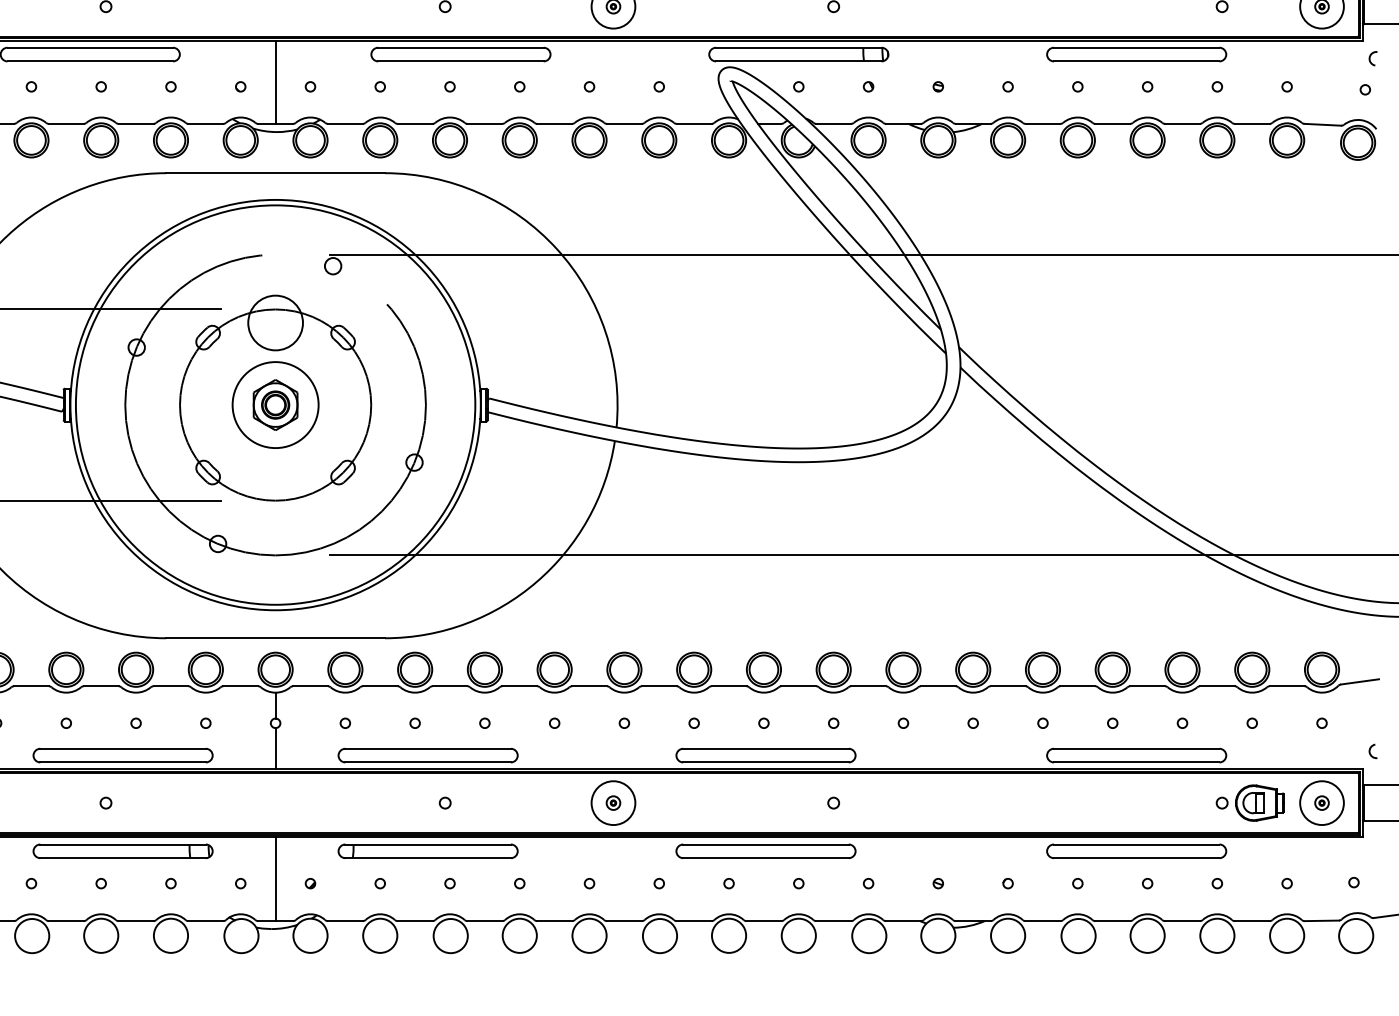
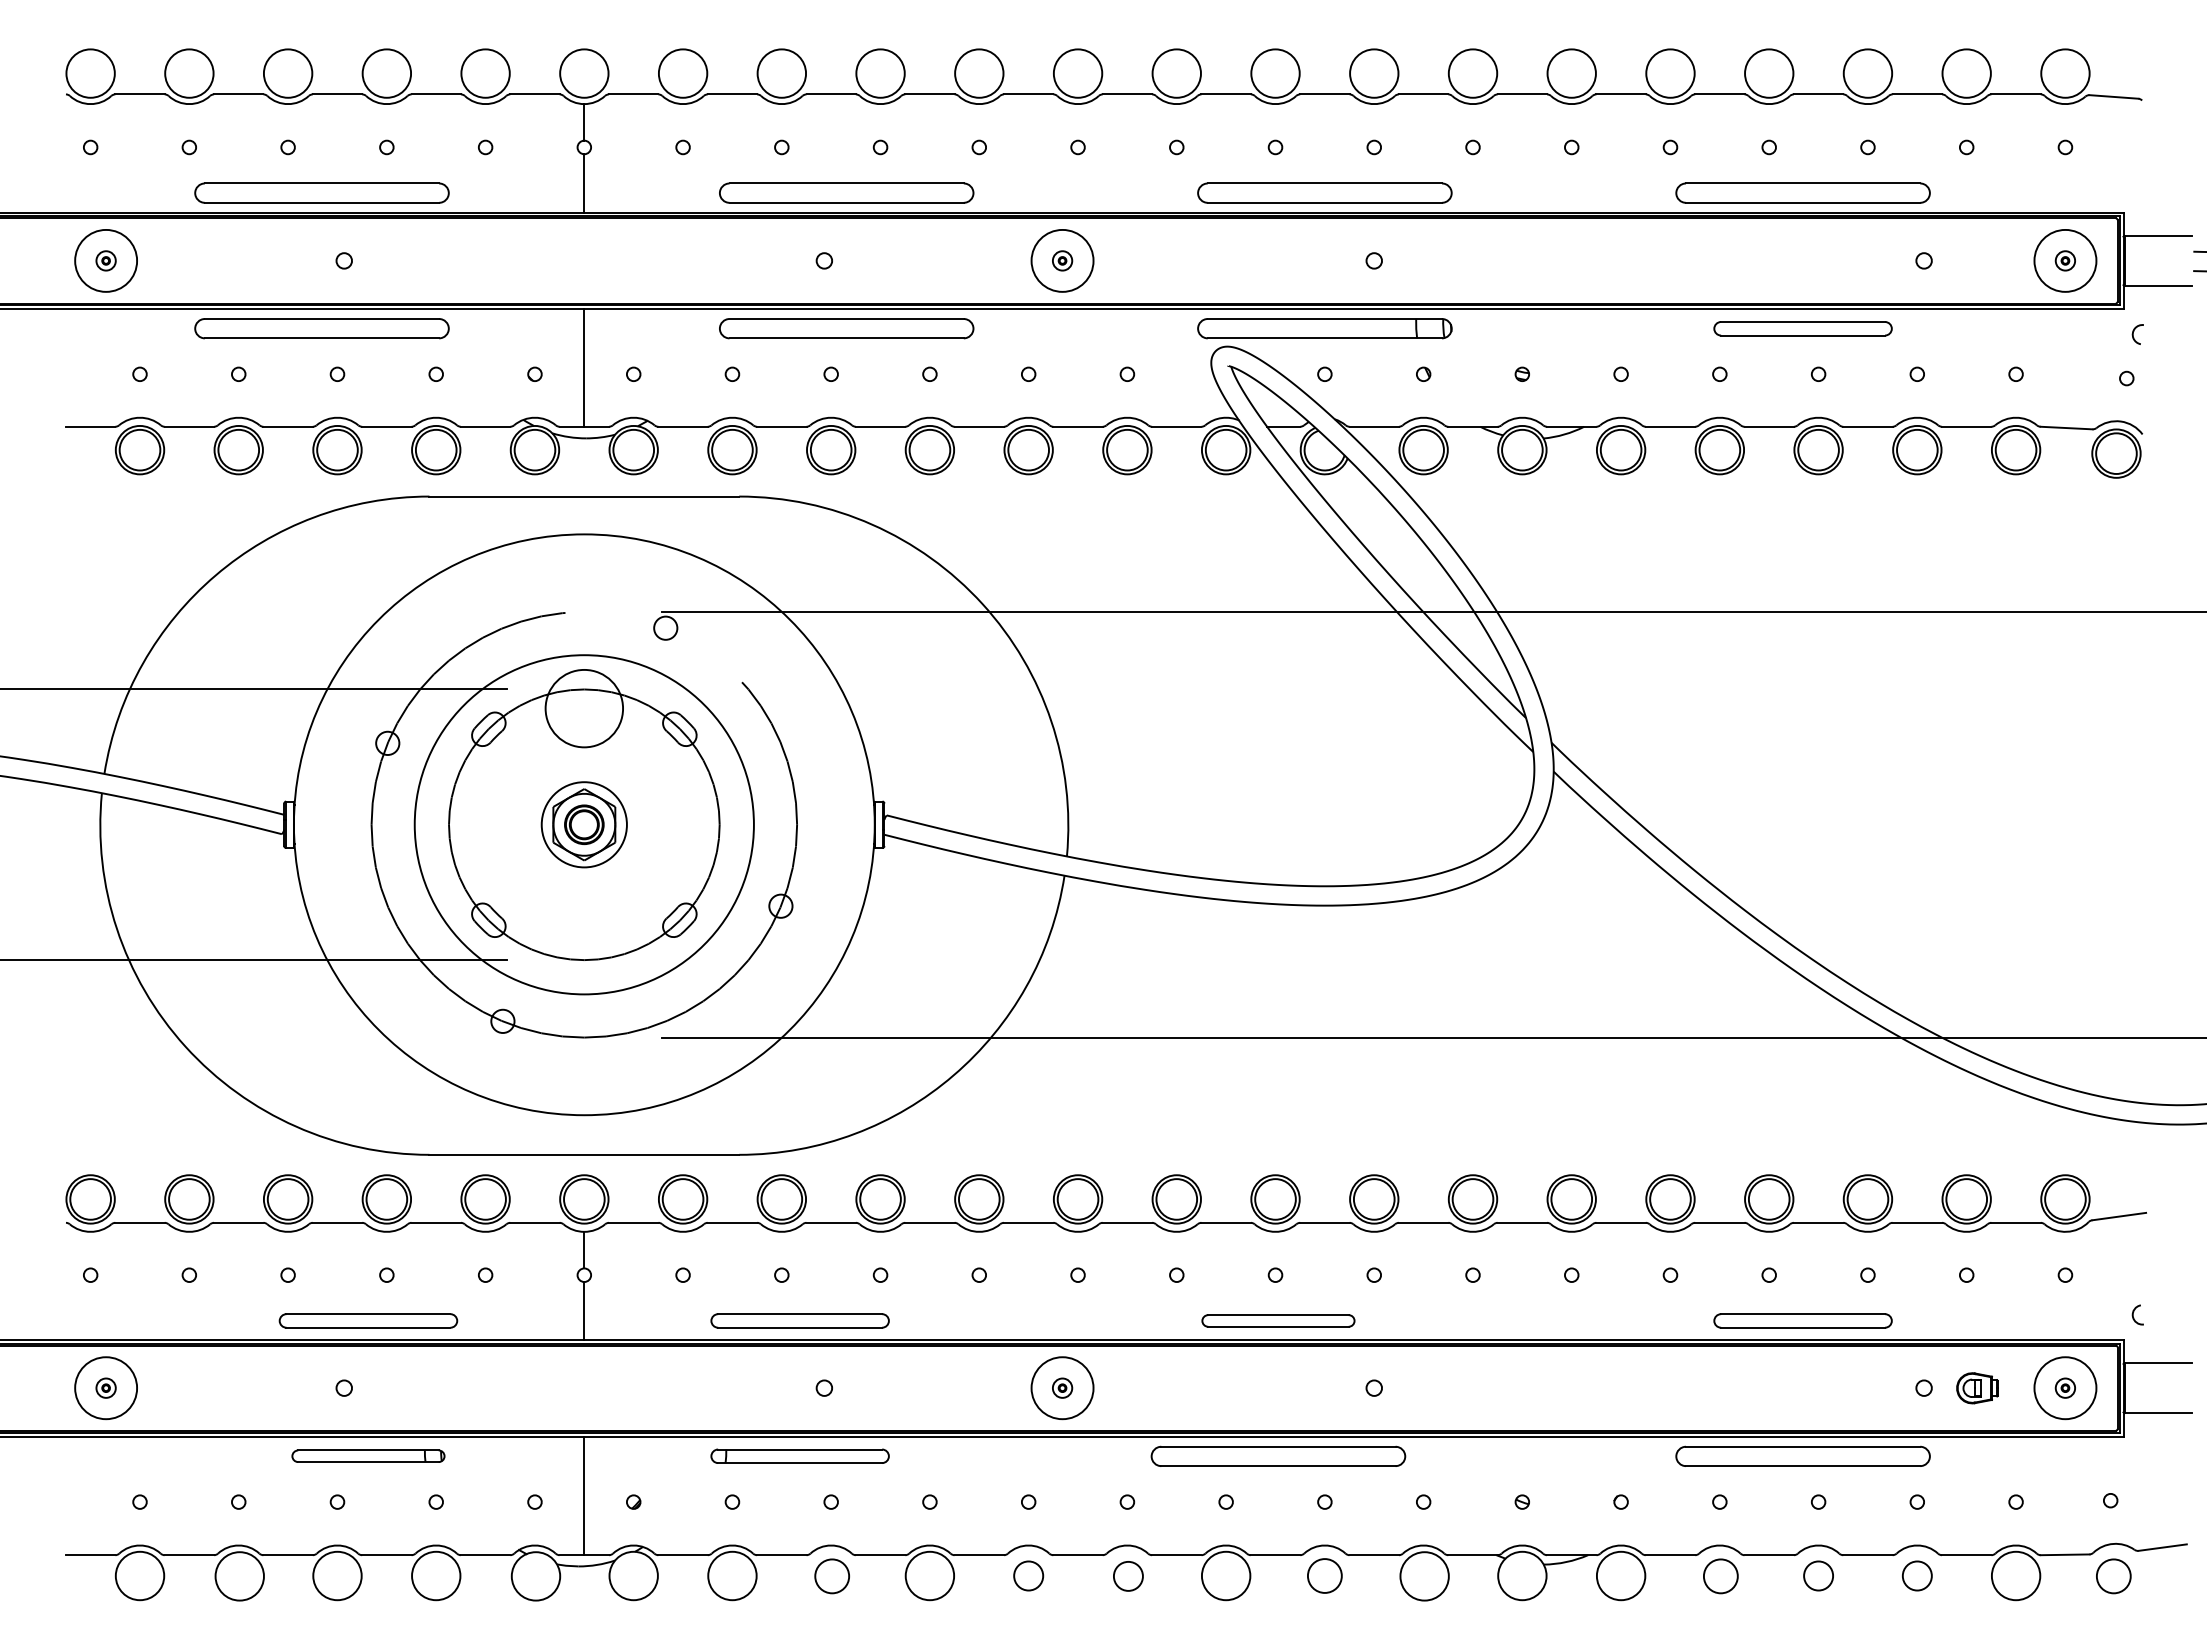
part: (1136, 54) -> (1802, 328), size x0.7
circle: (275, 404) -> (584, 824), size x0.6
circle: (275, 404) -> (584, 824), size x0.7
part: (123, 755) -> (368, 1320), size x0.7
part: (427, 755) -> (799, 1320), size x0.7
part: (766, 755) -> (1278, 1320), size x0.6
part: (1136, 755) -> (1802, 1320), size x0.7
part: (1259, 803) -> (1977, 1388), size x0.6
part: (123, 850) -> (368, 1455), size x0.6
part: (427, 850) -> (799, 1455), size x0.7
circle: (589, 935) -> (1028, 1575), size x0.6
circle: (798, 935) -> (1324, 1575), size x0.7
circle: (1147, 935) -> (1818, 1575), size x0.6
circle: (1217, 935) -> (1917, 1575), size x0.6
circle: (450, 936) -> (832, 1576), size x0.7
circle: (660, 936) -> (1128, 1576), size x0.6
circle: (1078, 936) -> (1720, 1576), size x0.7
circle: (1355, 936) -> (2113, 1576), size x0.7

